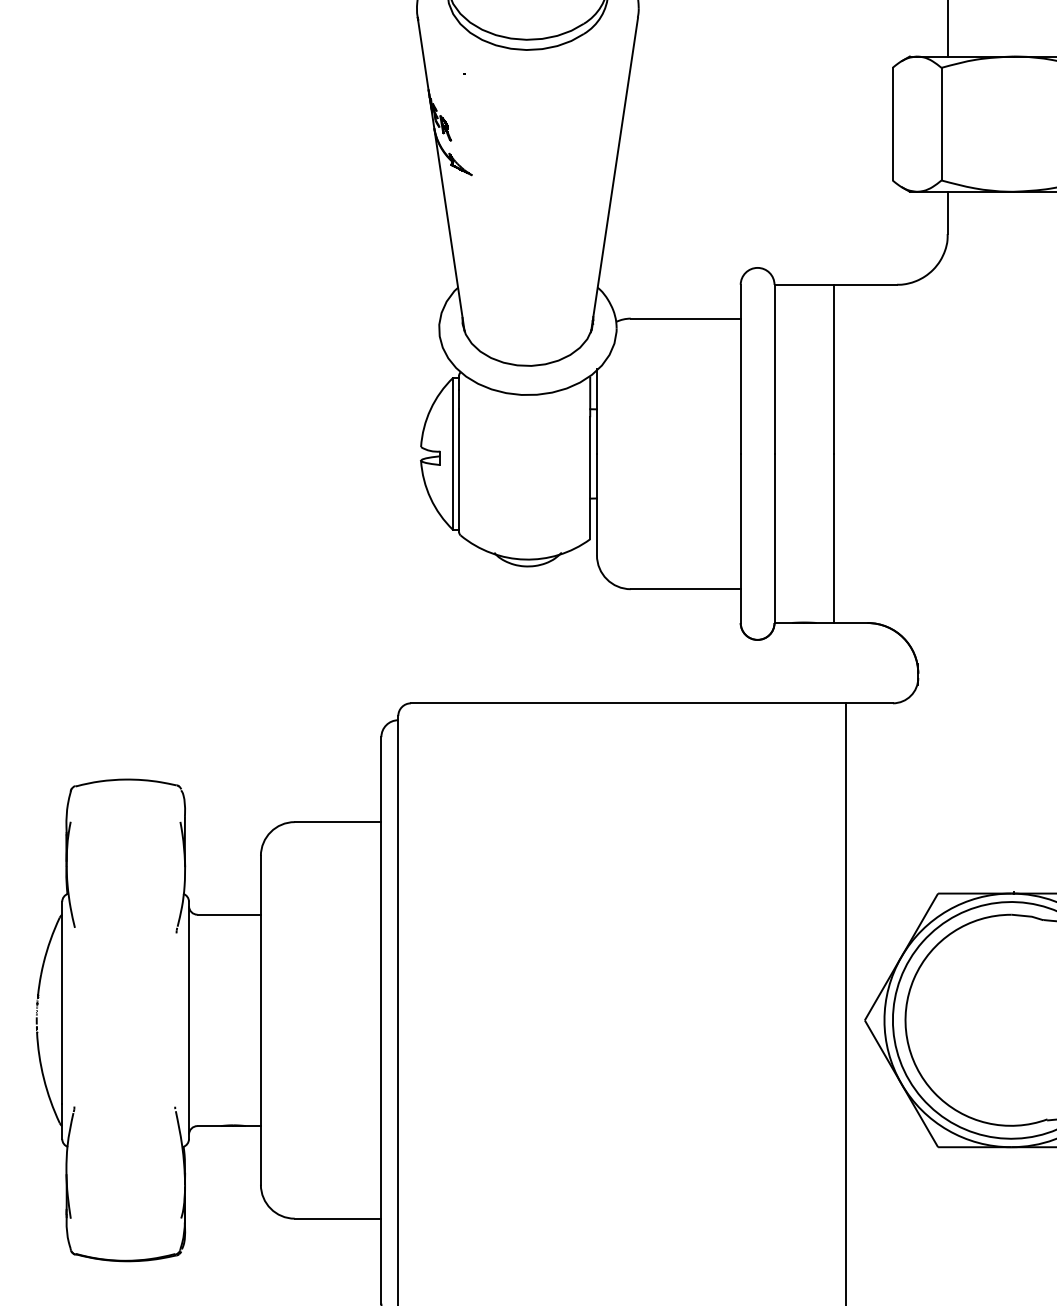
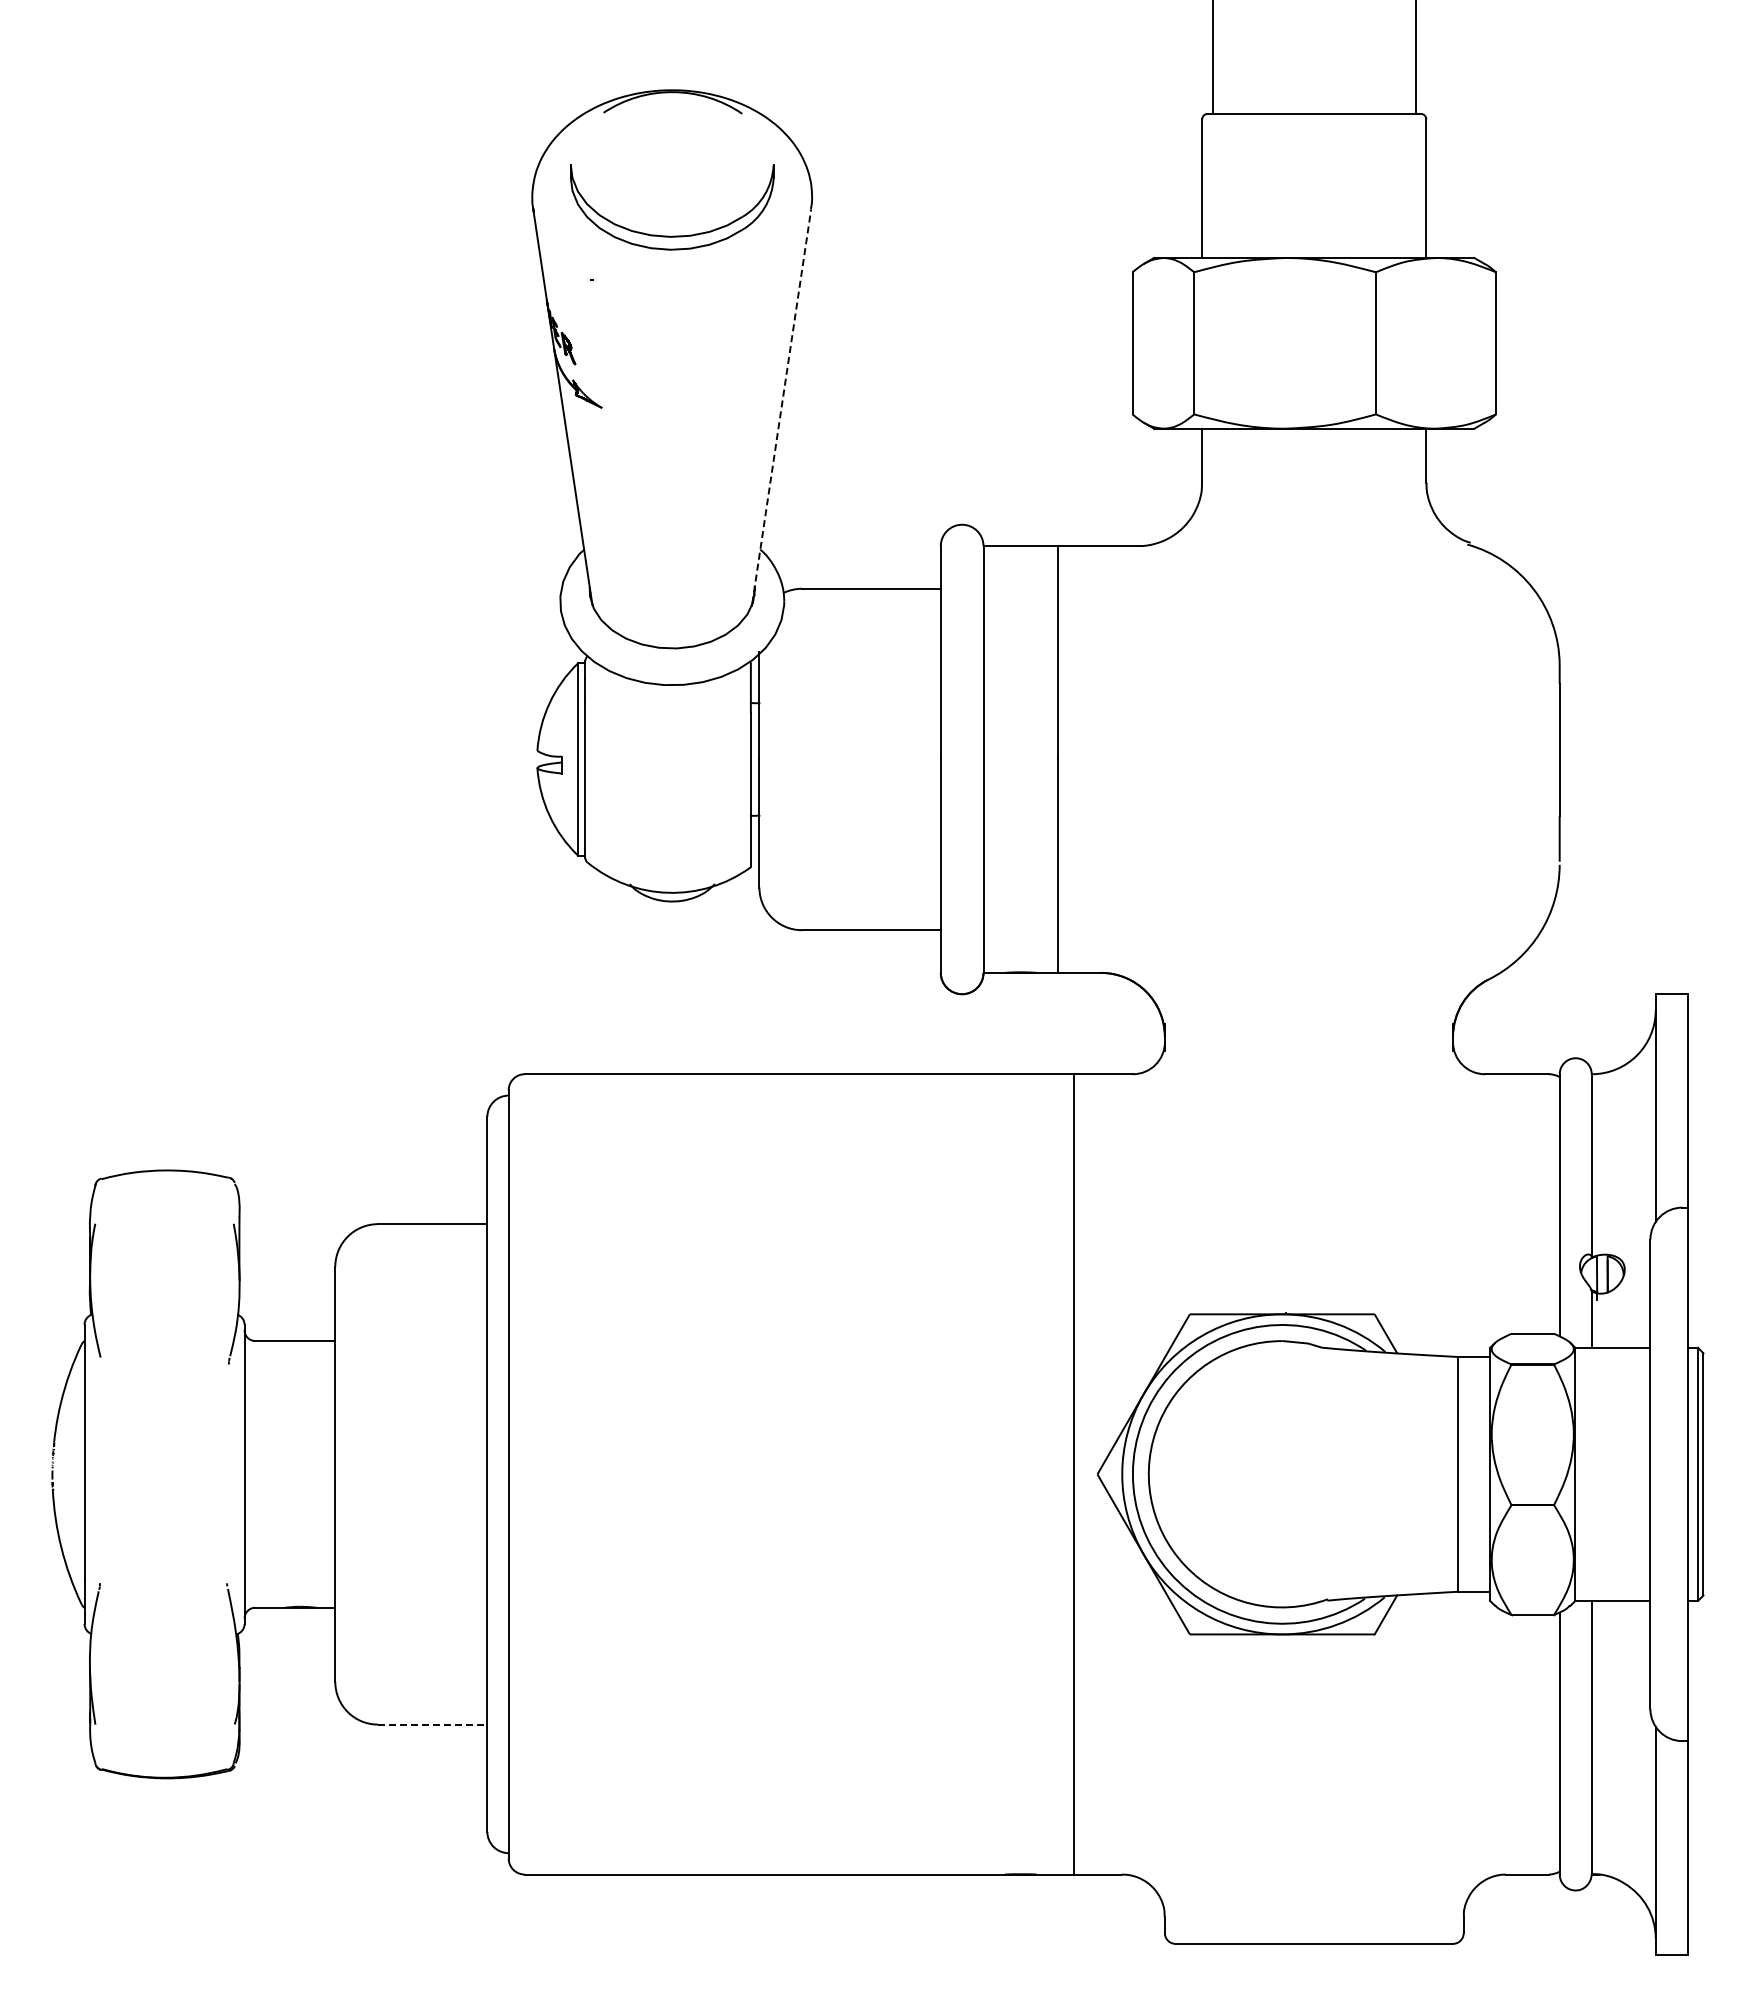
line: (614, 173) -> (781, 405), solid -> dashed
line: (337, 1218) -> (432, 1724), solid -> dashed

